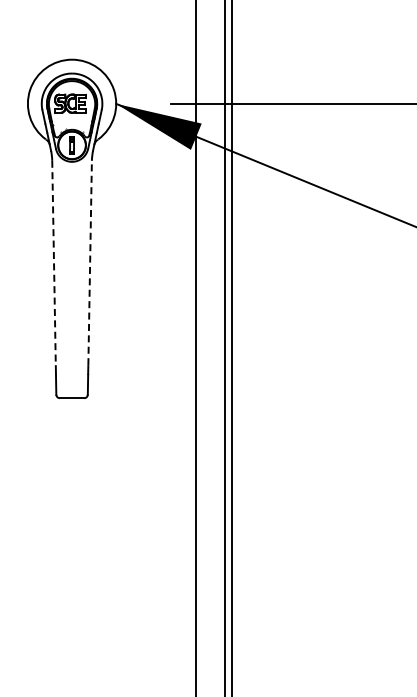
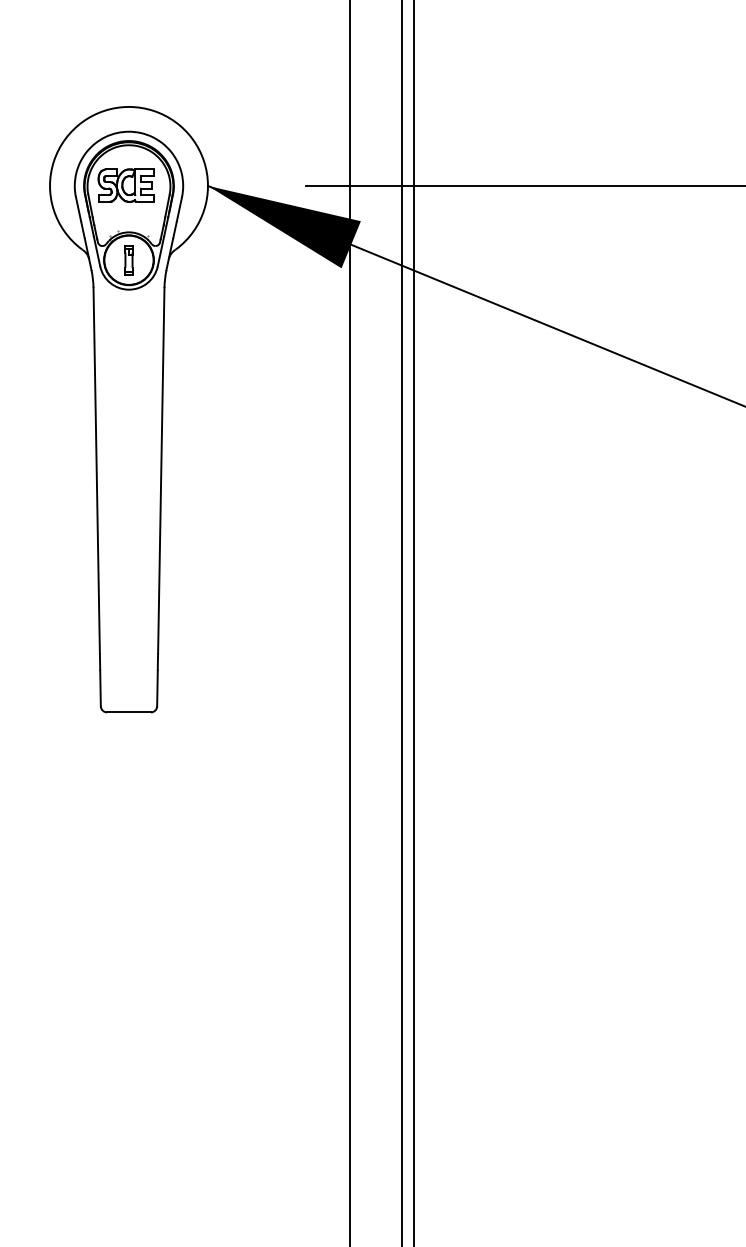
line: (90, 262) -> (161, 469), dashed -> solid
line: (54, 263) -> (97, 471), dashed -> solid

